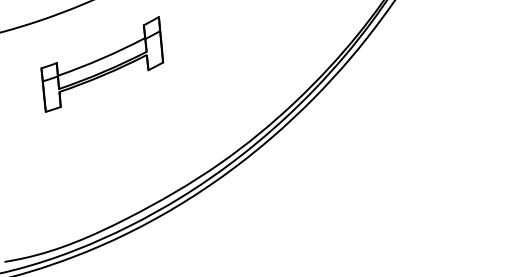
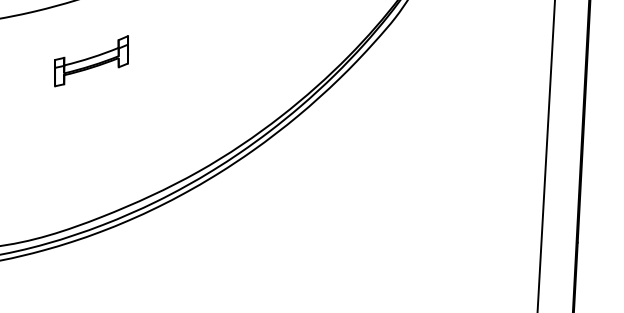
part: (102, 63) -> (91, 60), size x0.6

